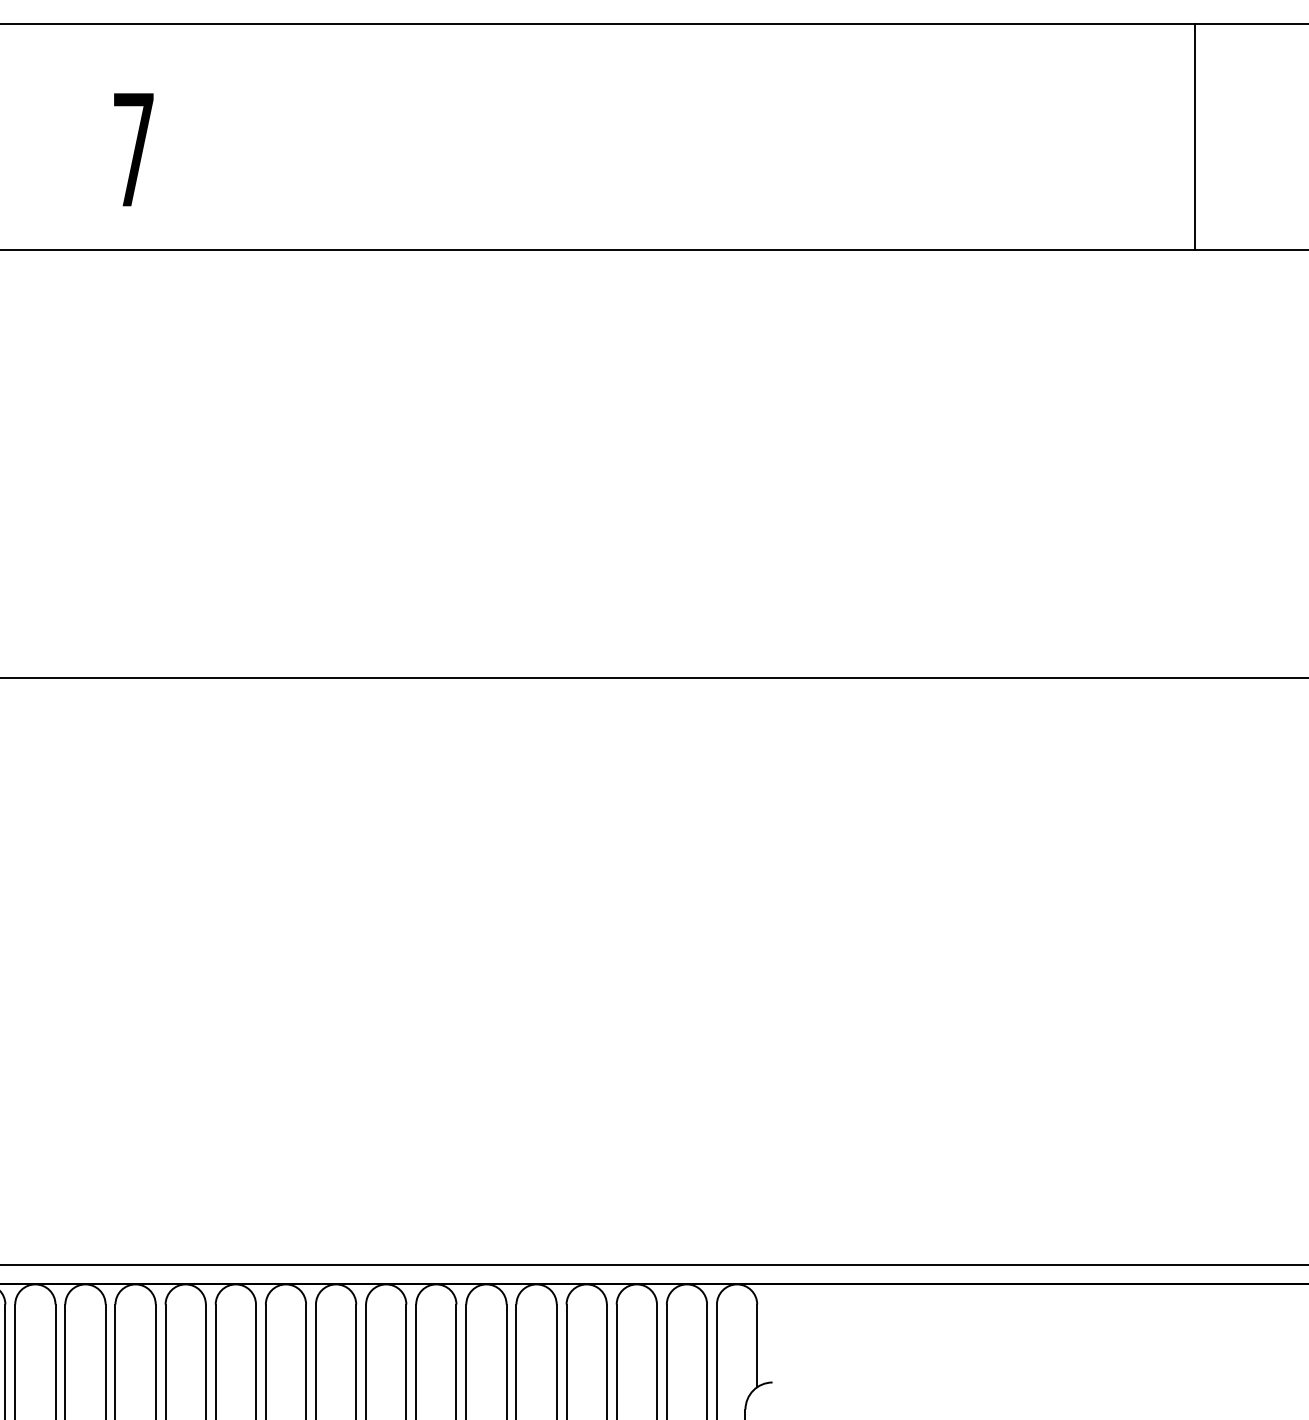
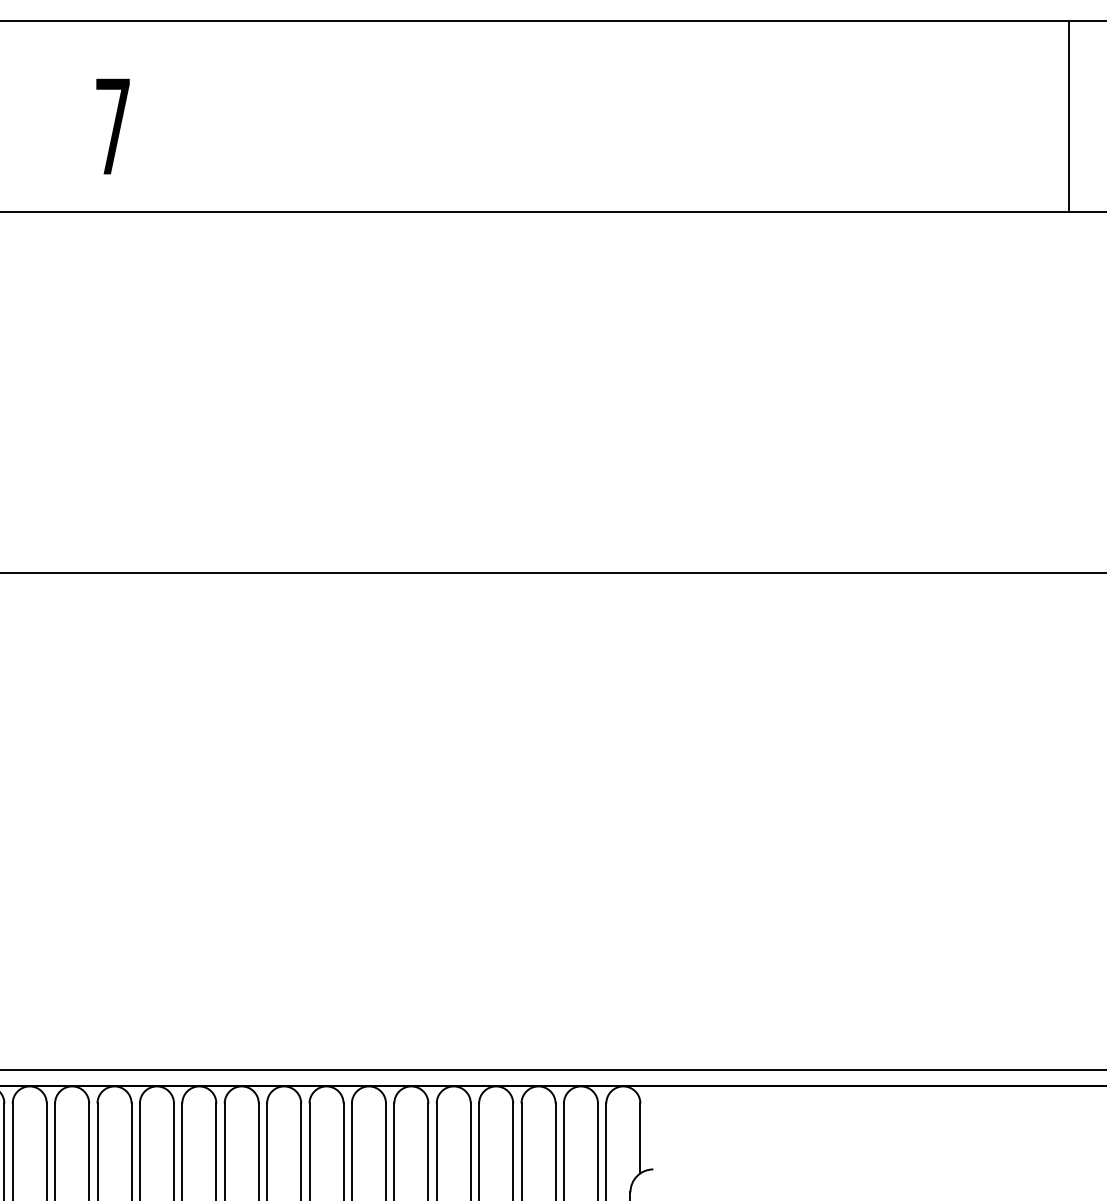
line: (1194, 136) -> (1068, 115), moved

